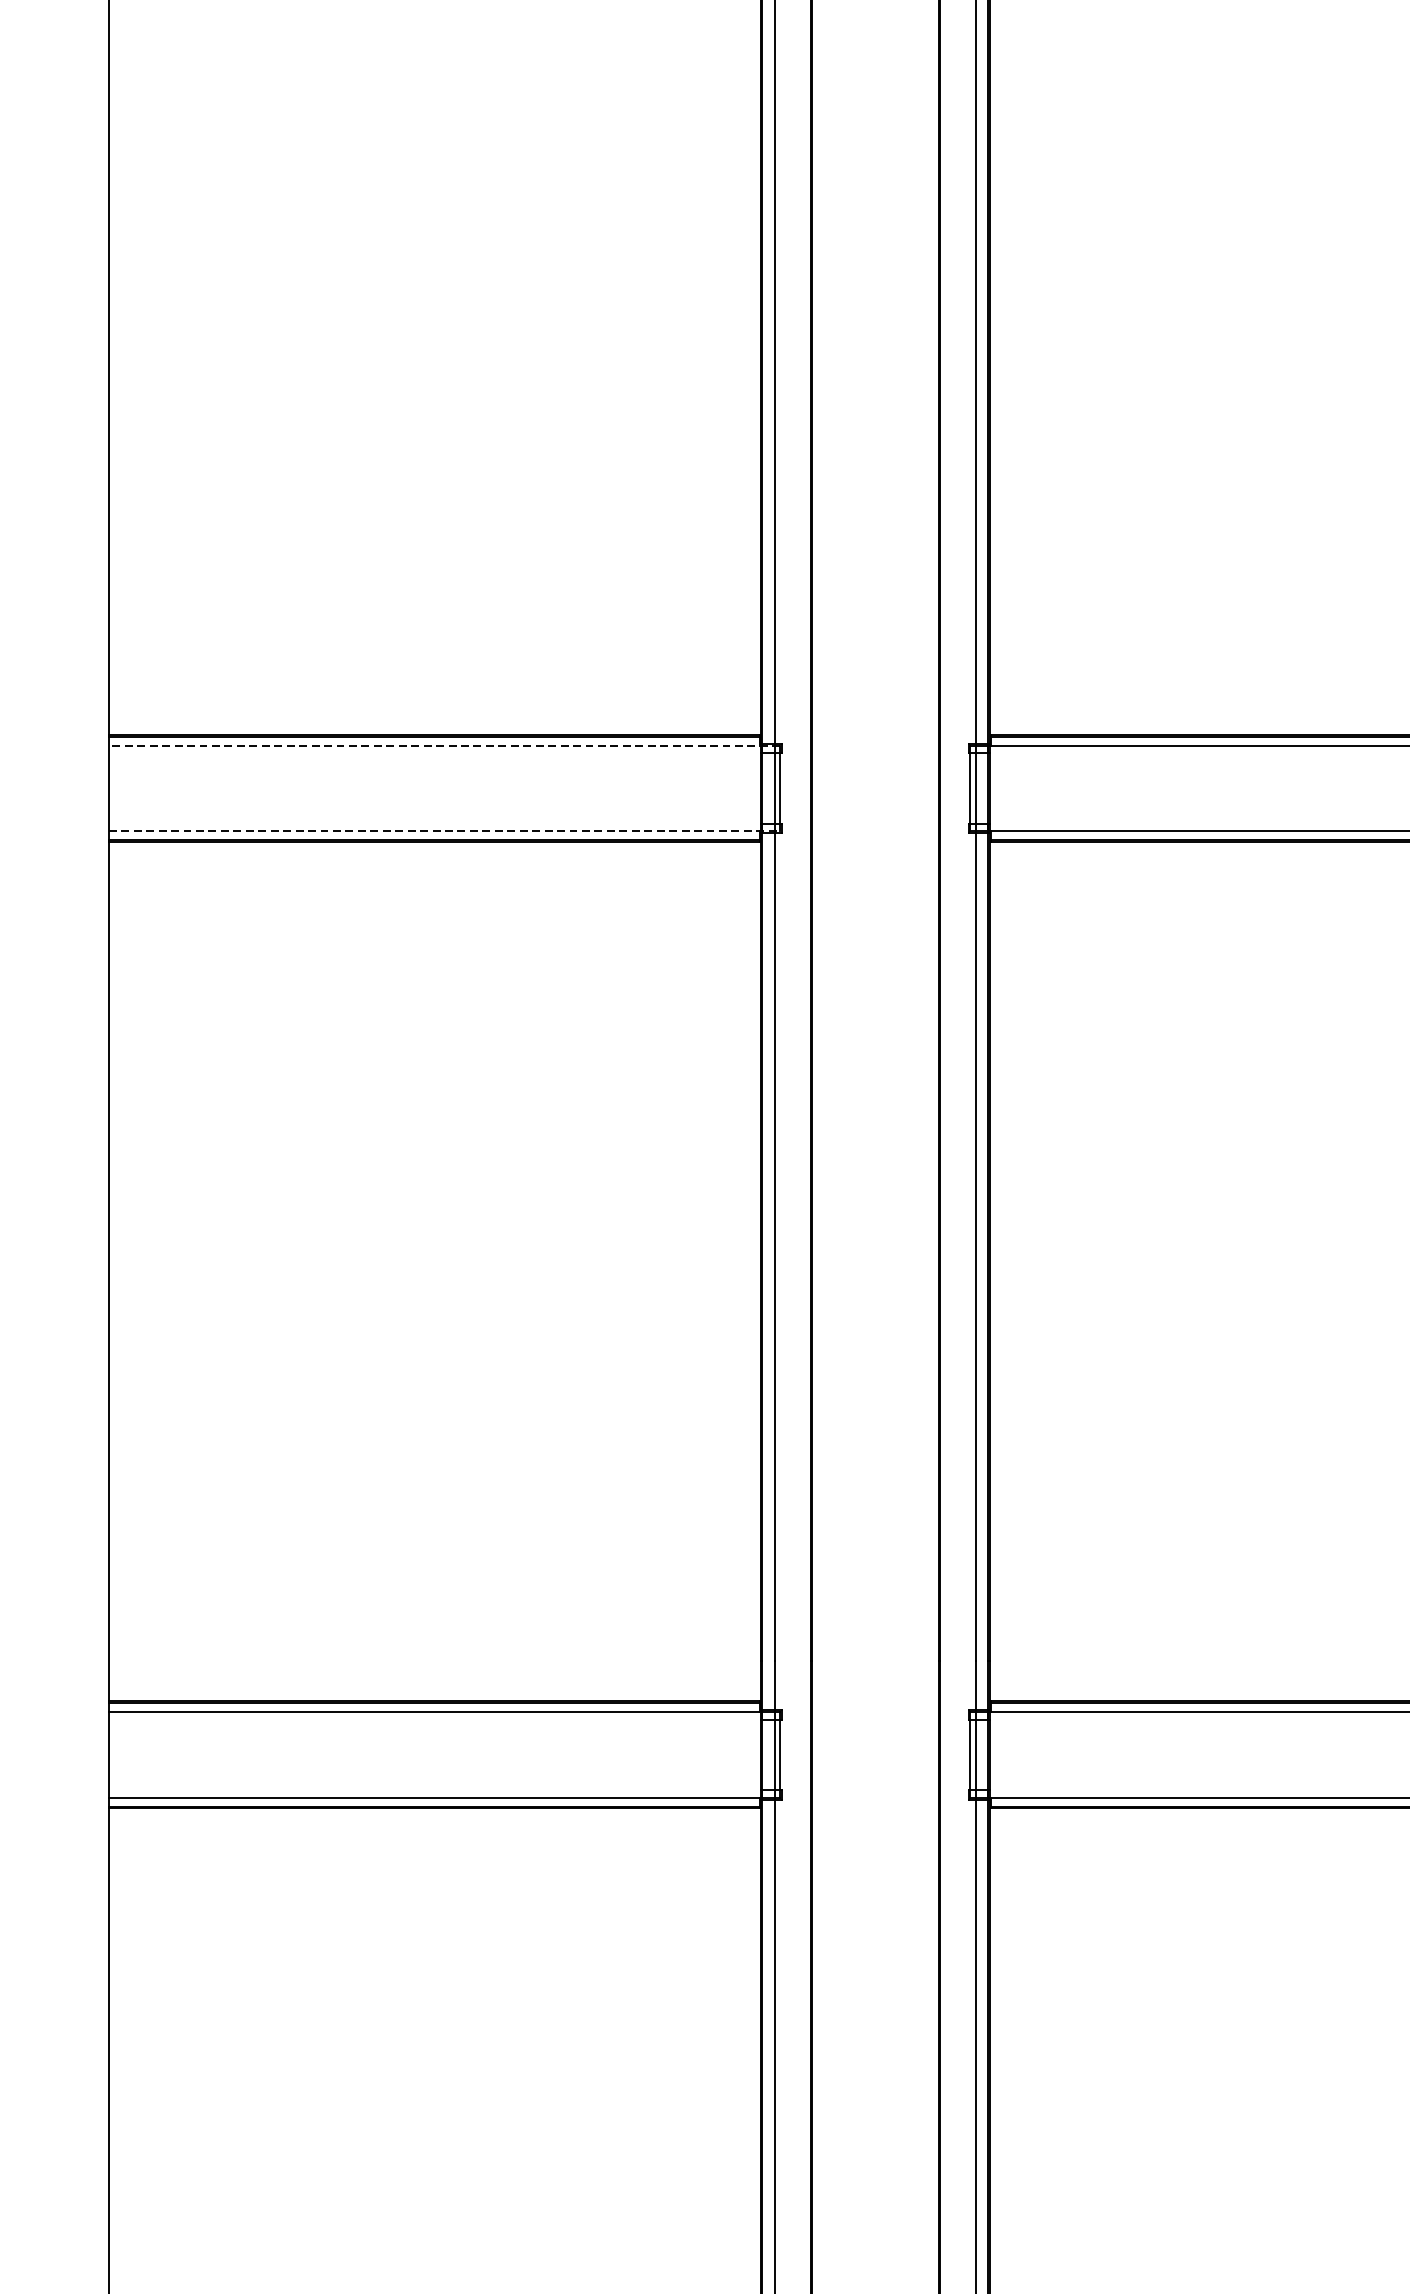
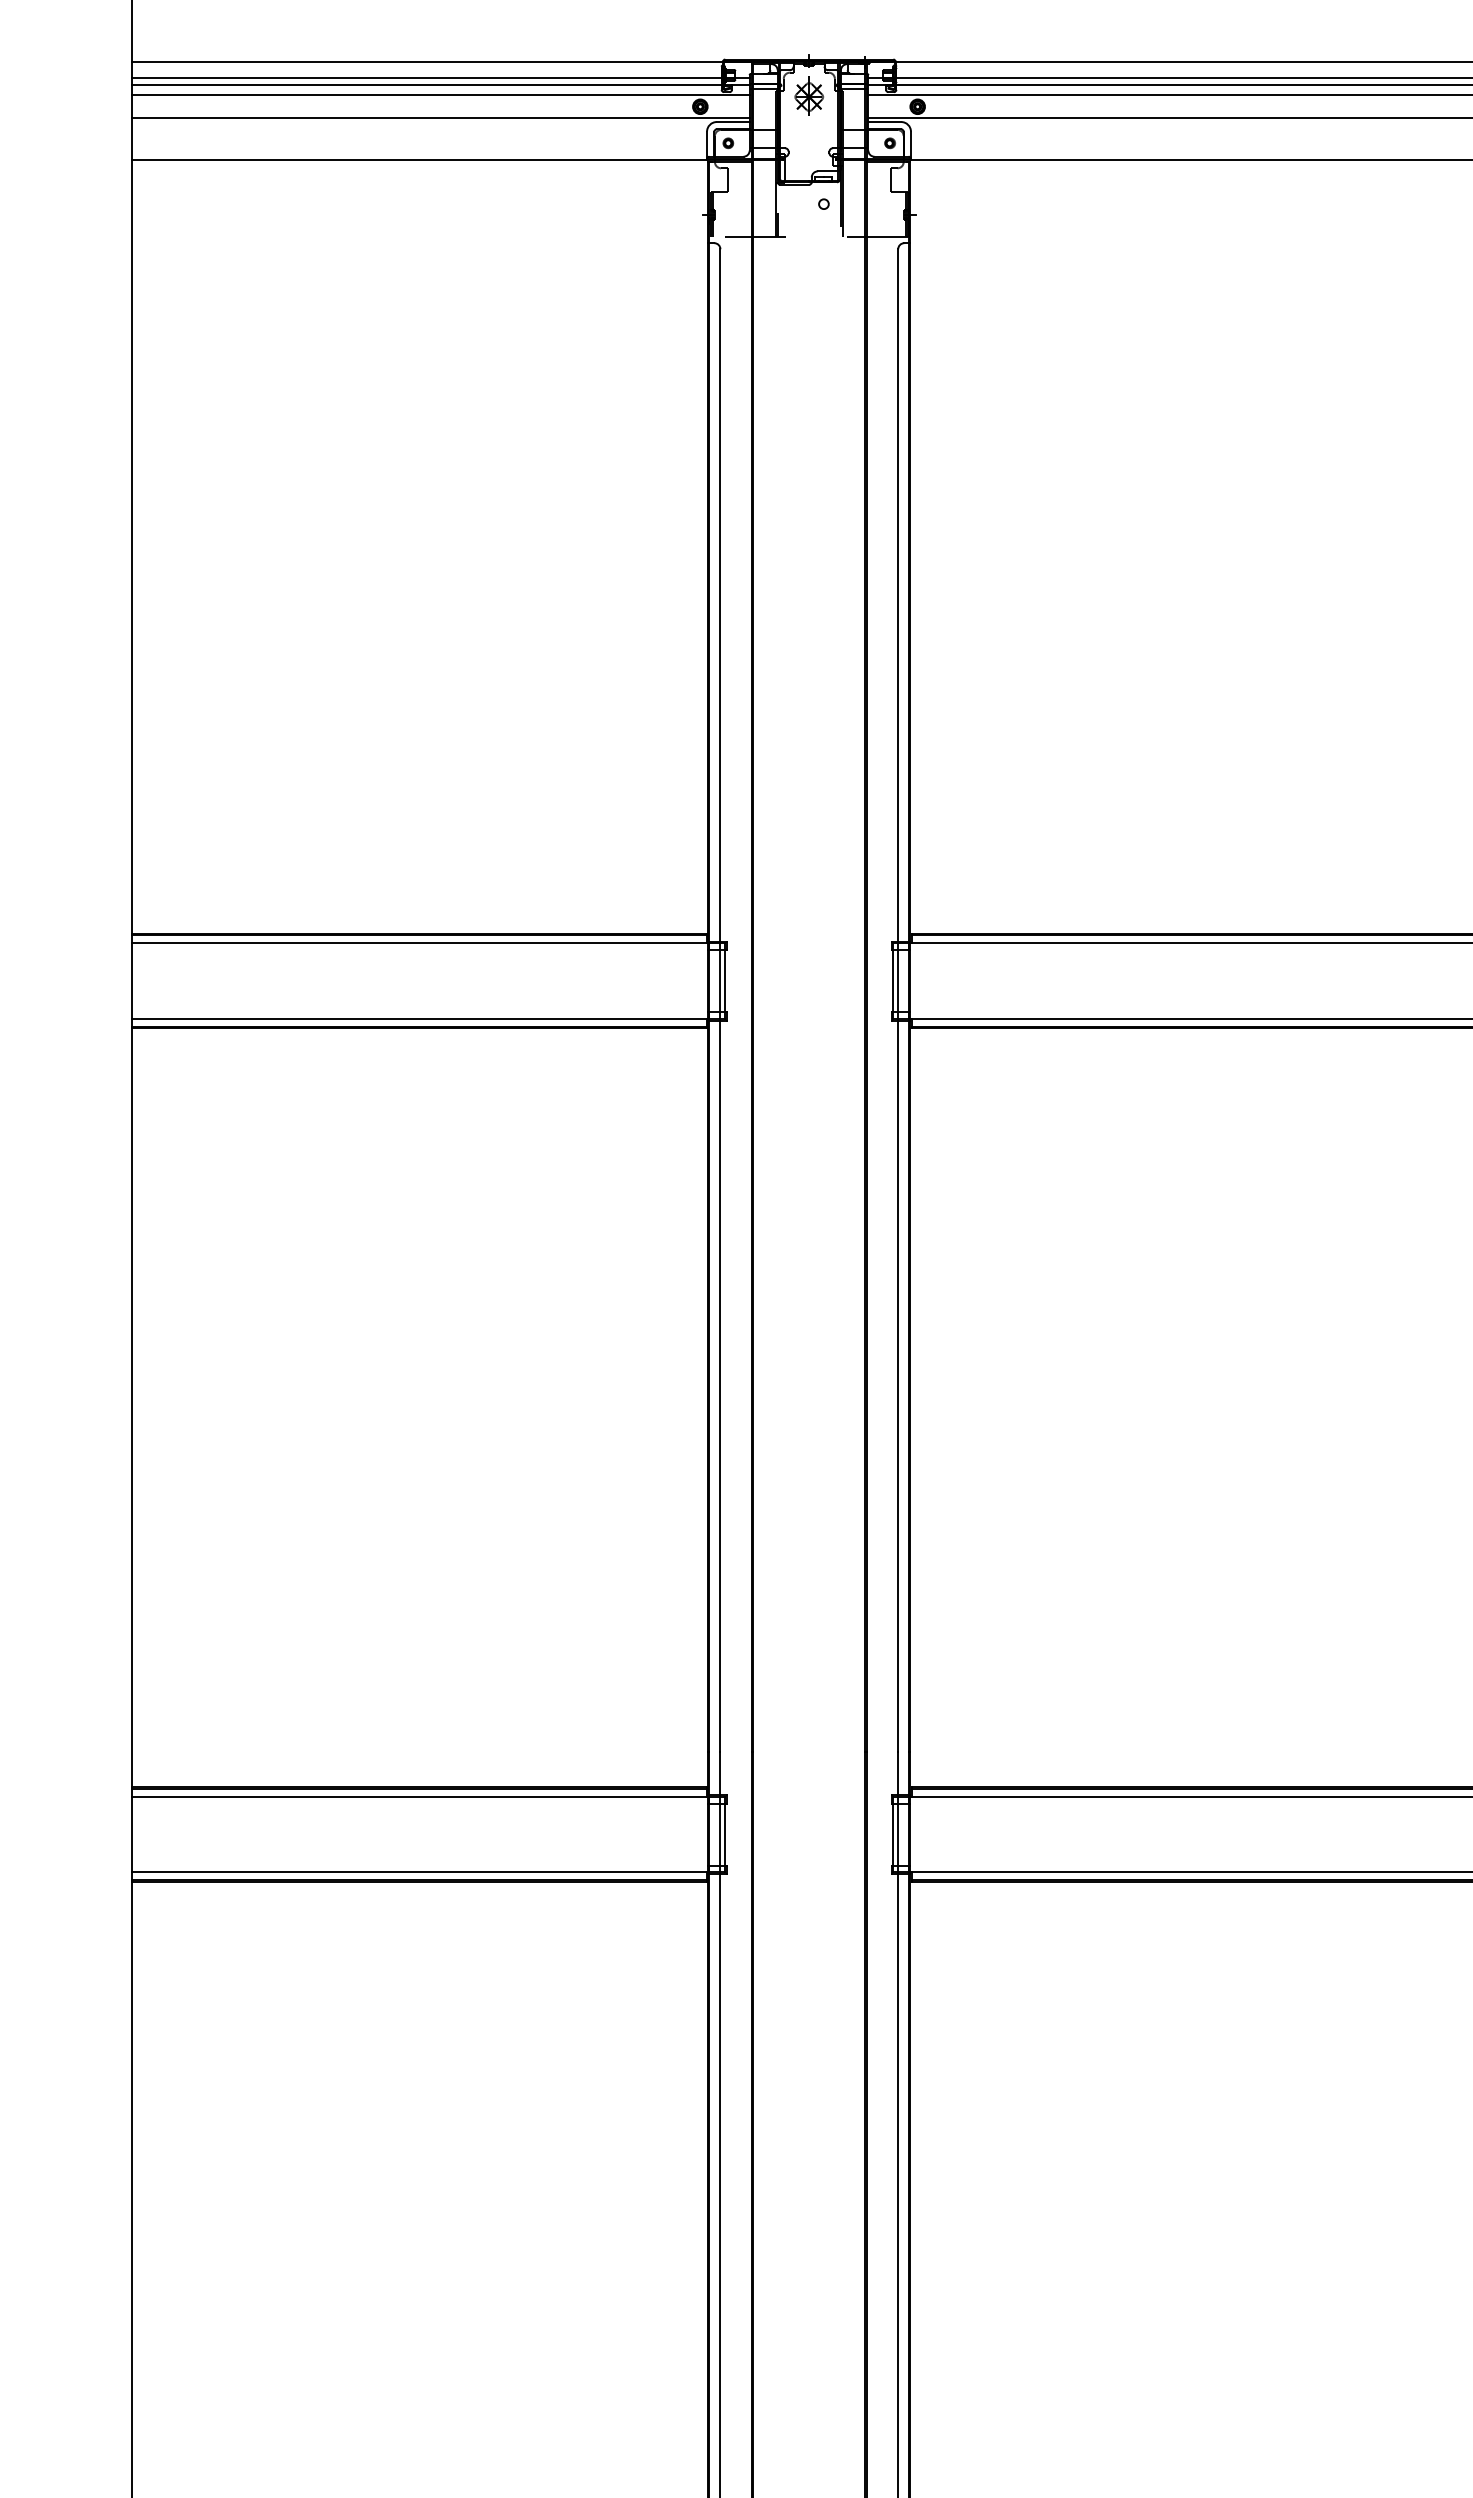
line: (444, 746) -> (428, 943), dashed -> solid
line: (444, 830) -> (428, 1018), dashed -> solid

